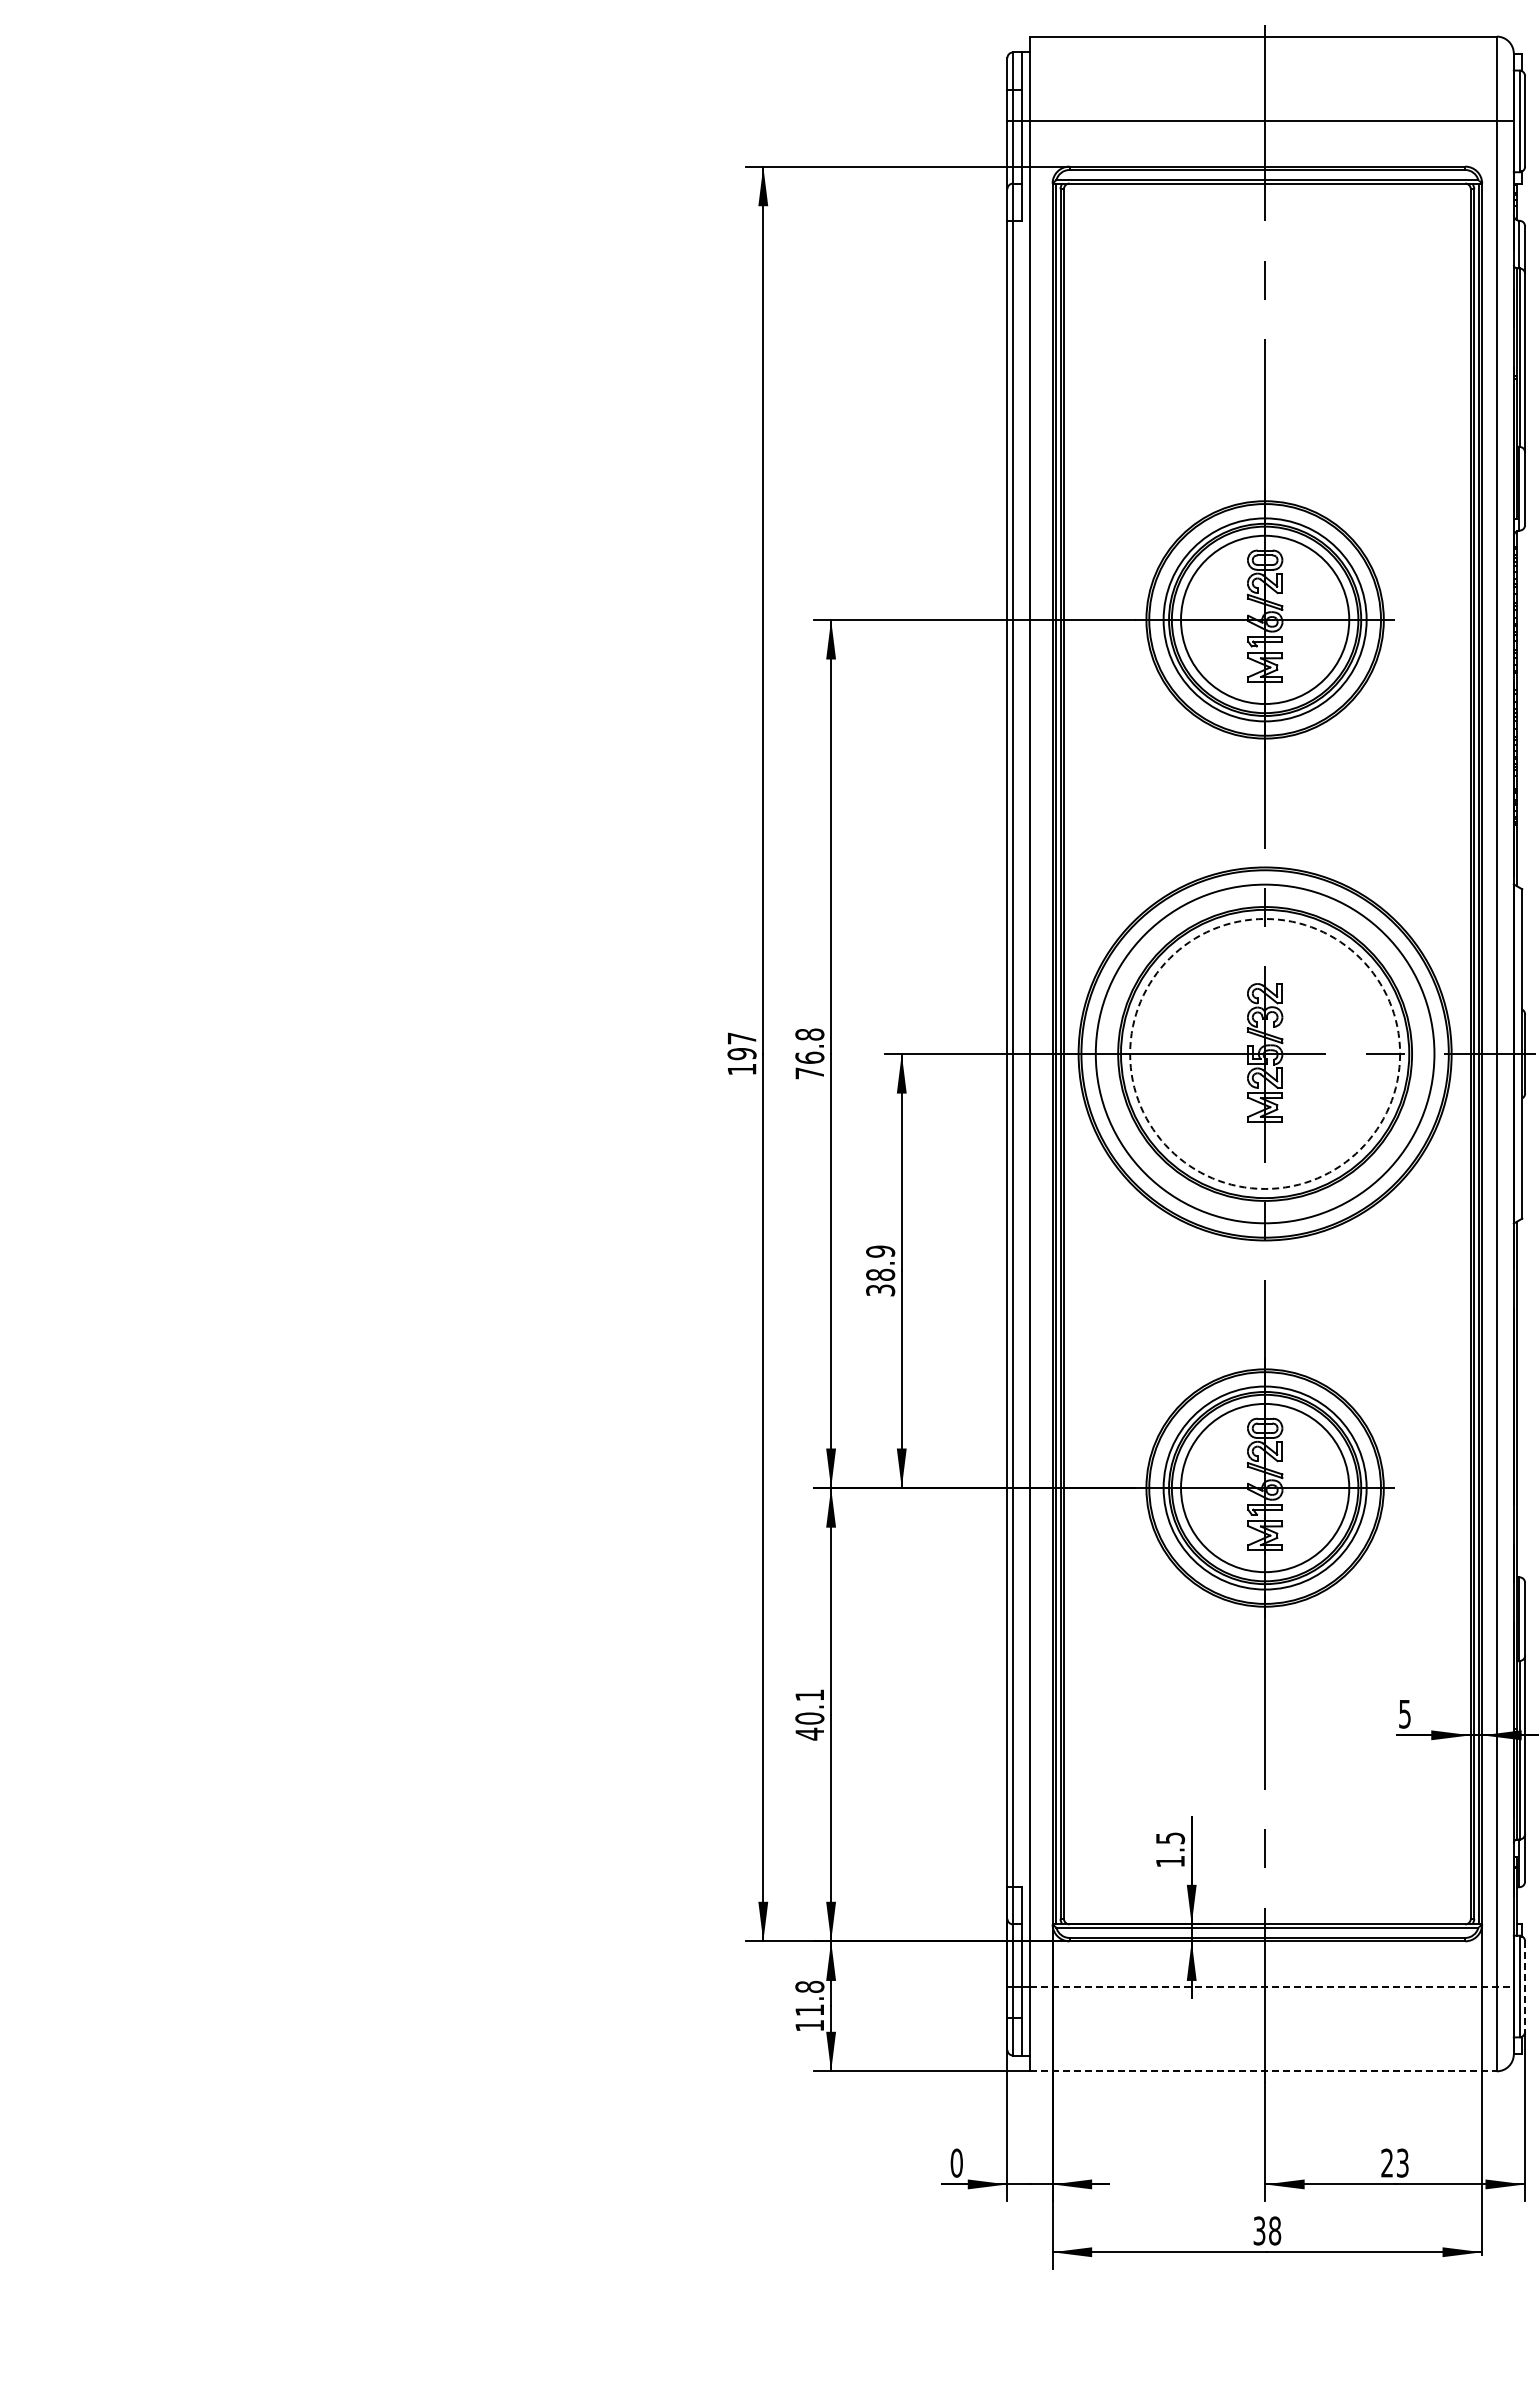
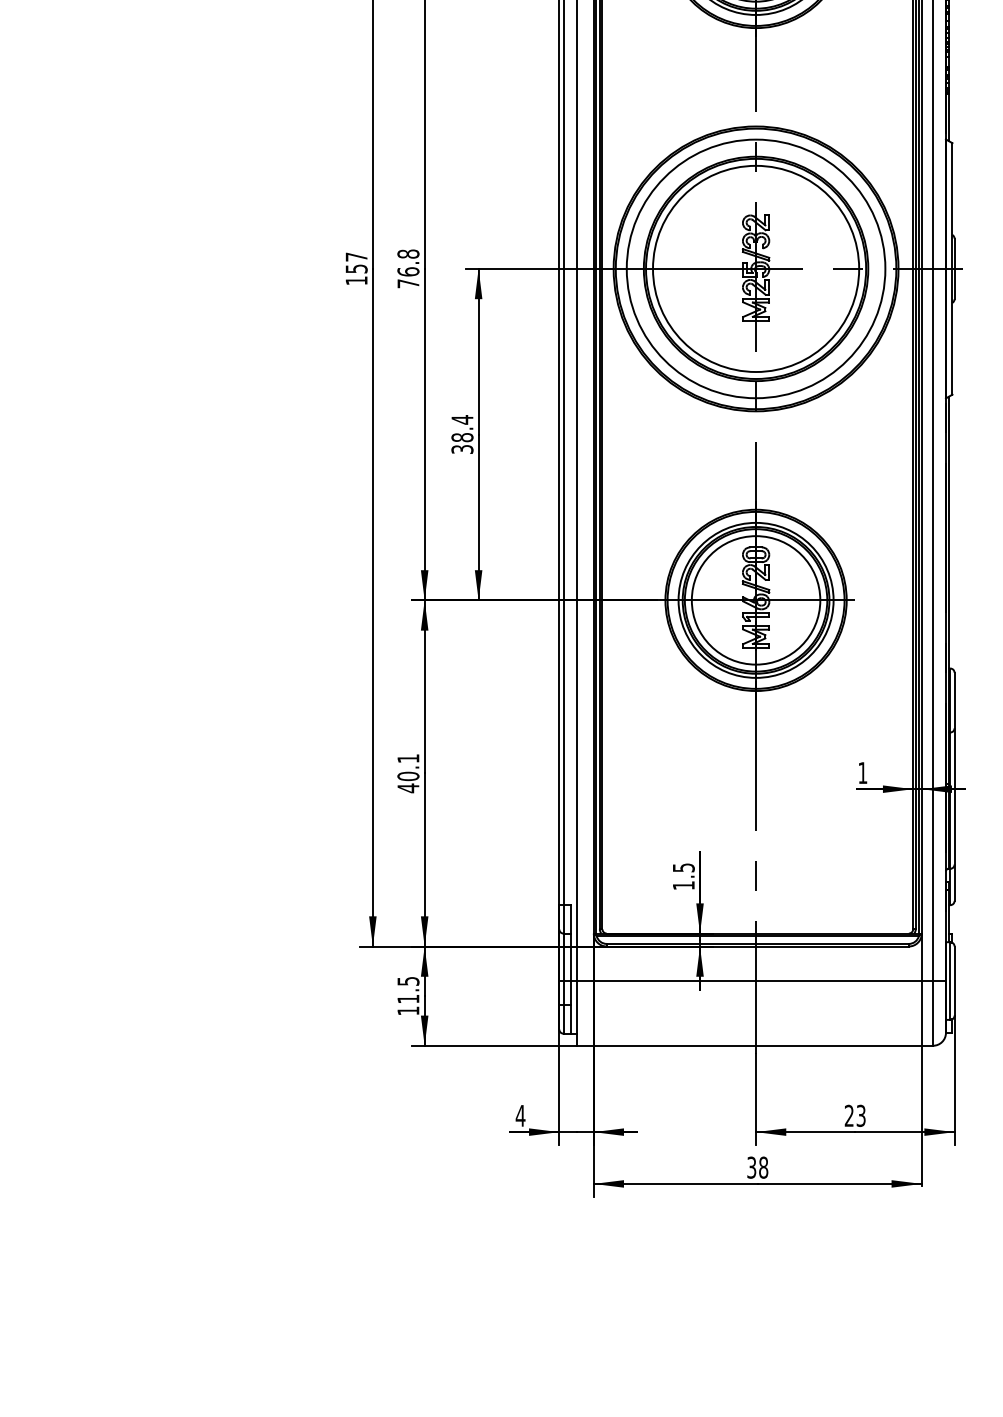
circle: (1265, 1053) -> (756, 268), dashed -> solid
text: (741, 1054) -> (356, 269), 197 -> 157
text: (880, 1251) -> (462, 419), 38.9 -> 38.4
text: (1404, 1714) -> (862, 773), 5 -> 1
text: (809, 1986) -> (408, 981), 11.8 -> 11.5
line: (1271, 1986) -> (760, 981), dashed -> solid
line: (1525, 1987) -> (954, 981), dashed -> solid
line: (1263, 2071) -> (754, 1045), dashed -> solid
text: (956, 2162) -> (520, 1115), 0 -> 4

